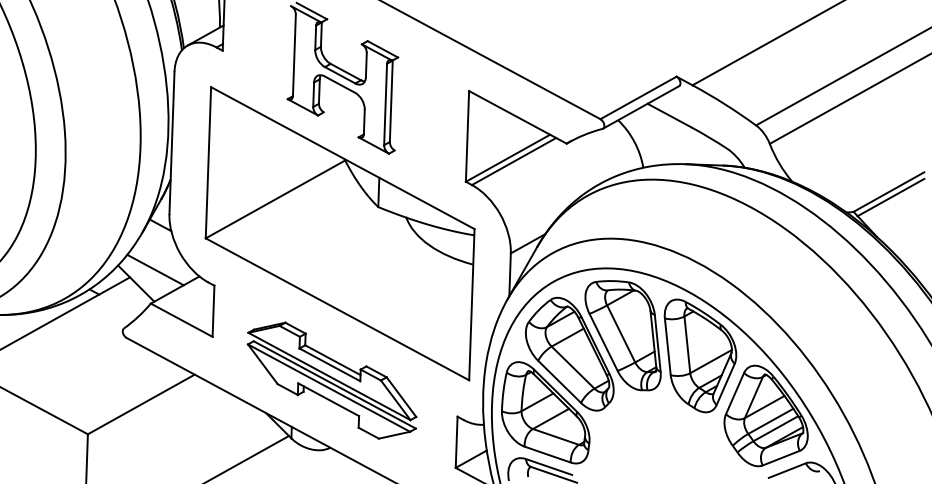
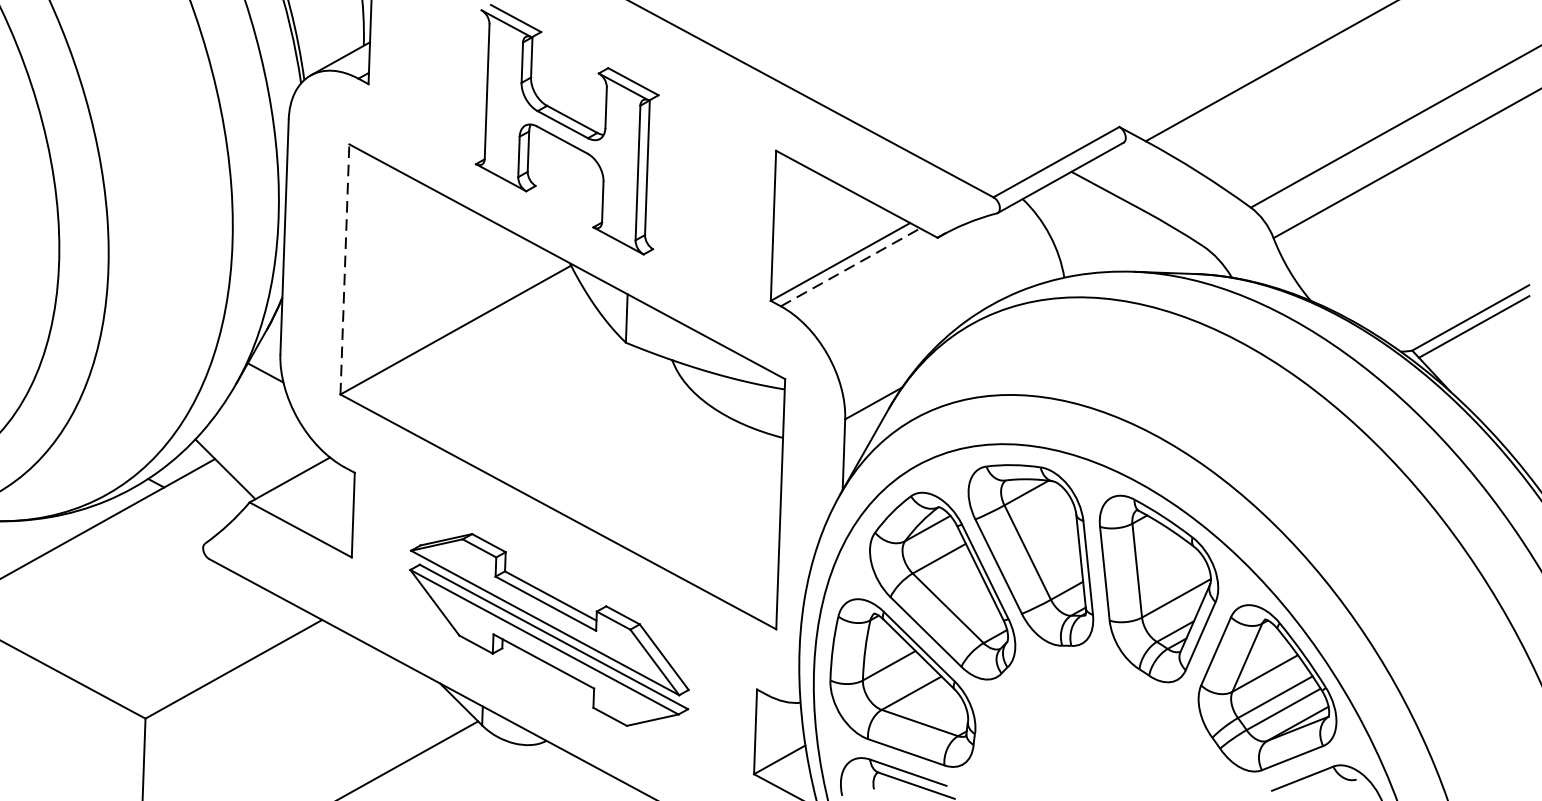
line: (514, 161) -> (851, 267), solid -> dashed
line: (208, 162) -> (344, 268), solid -> dashed
line: (155, 269) -> (257, 445), removed

